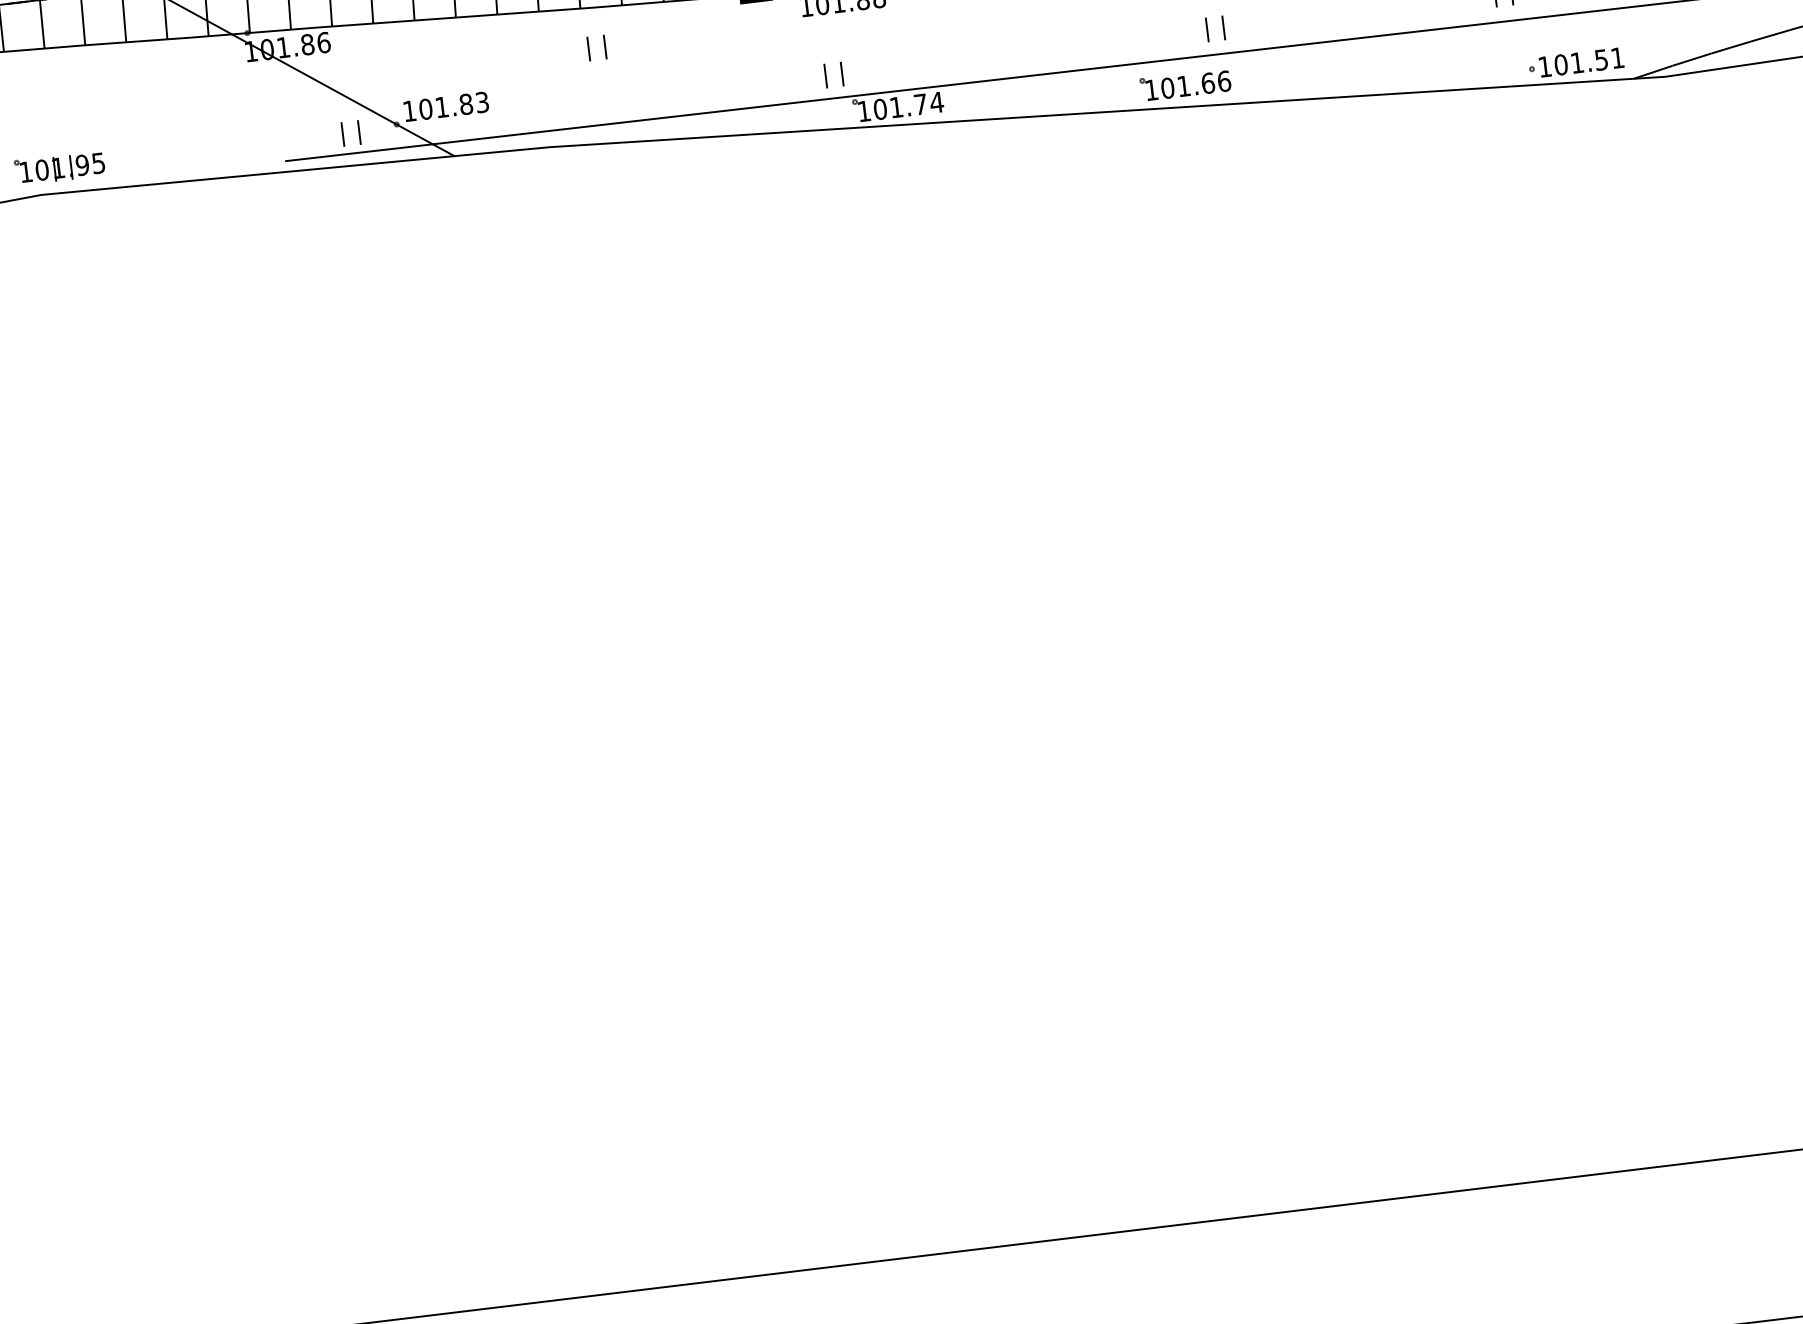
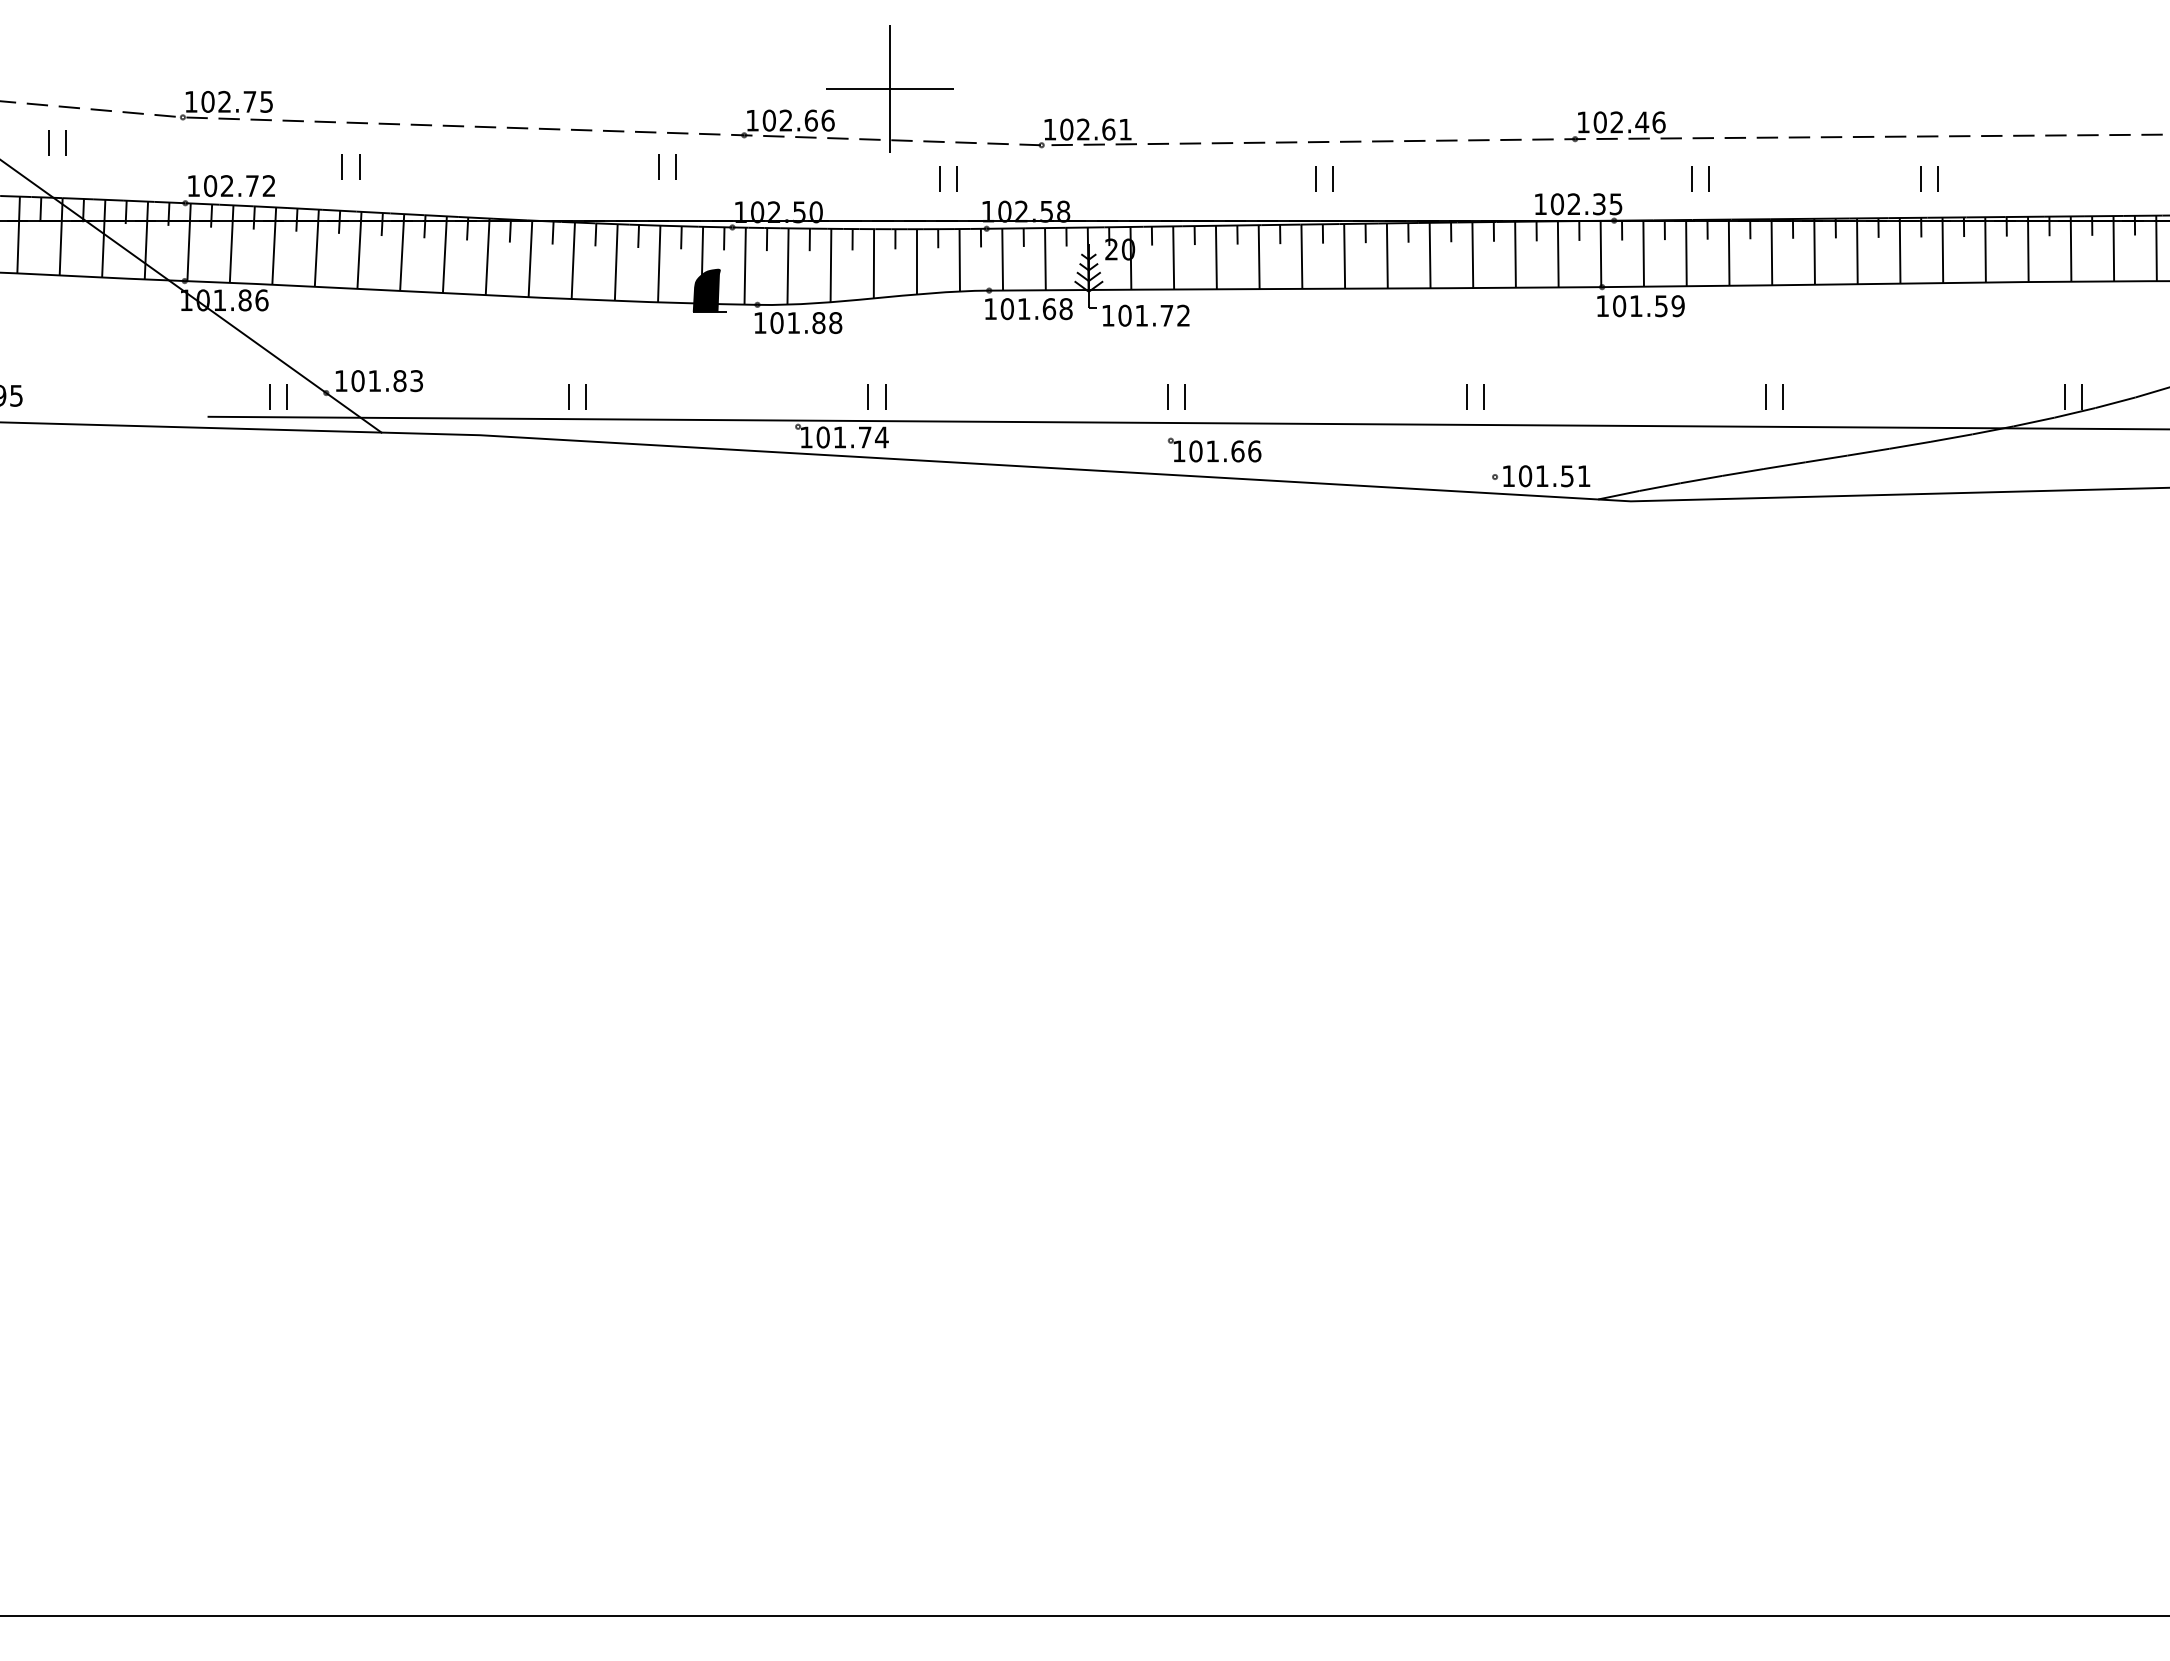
part: (589, 48) -> (569, 396), moved
part: (825, 75) -> (868, 396), moved
part: (1185, 84) -> (1214, 449), moved

